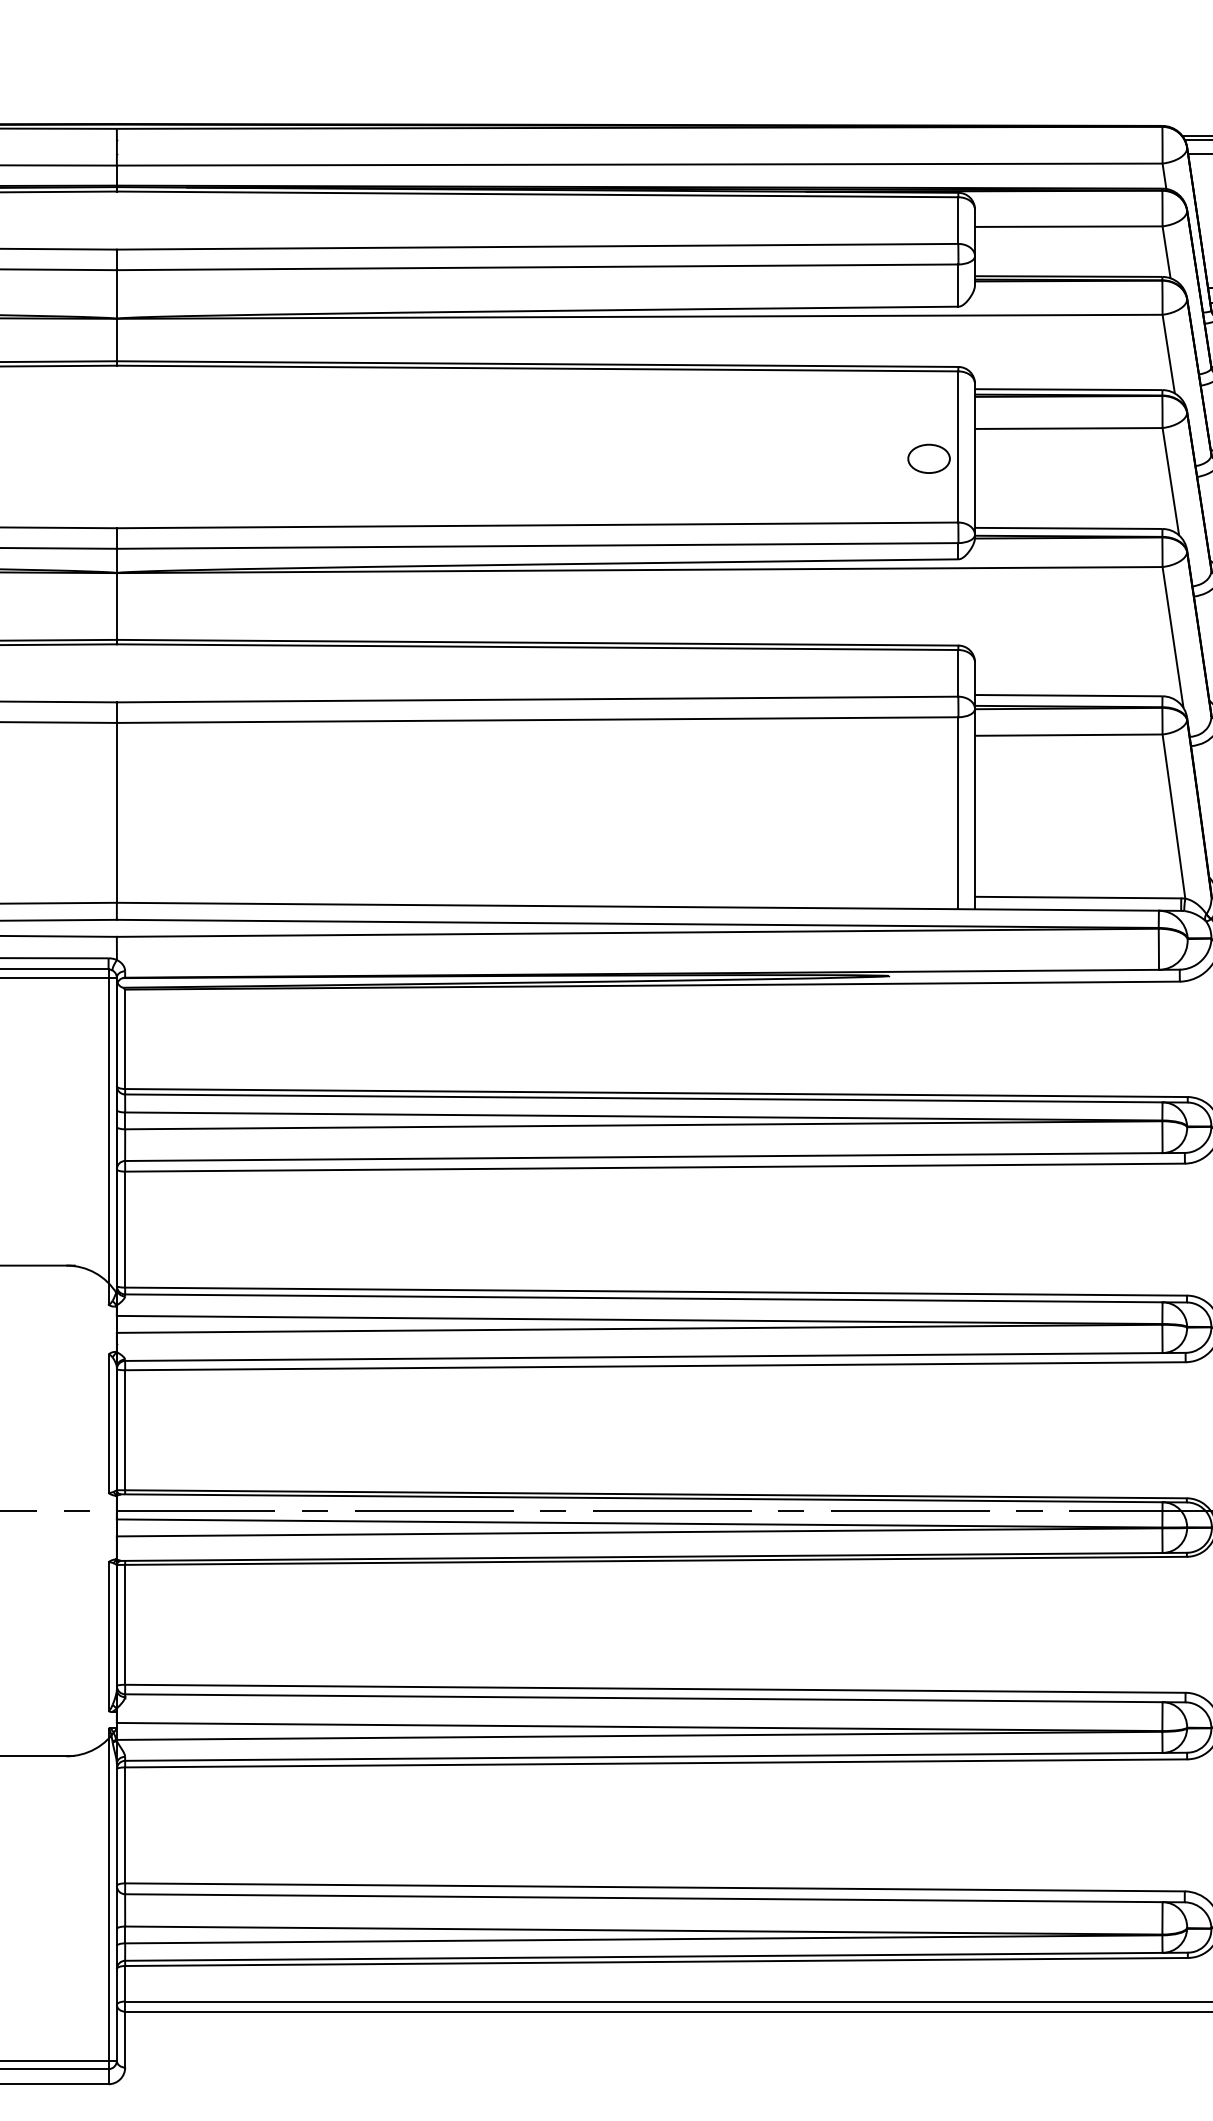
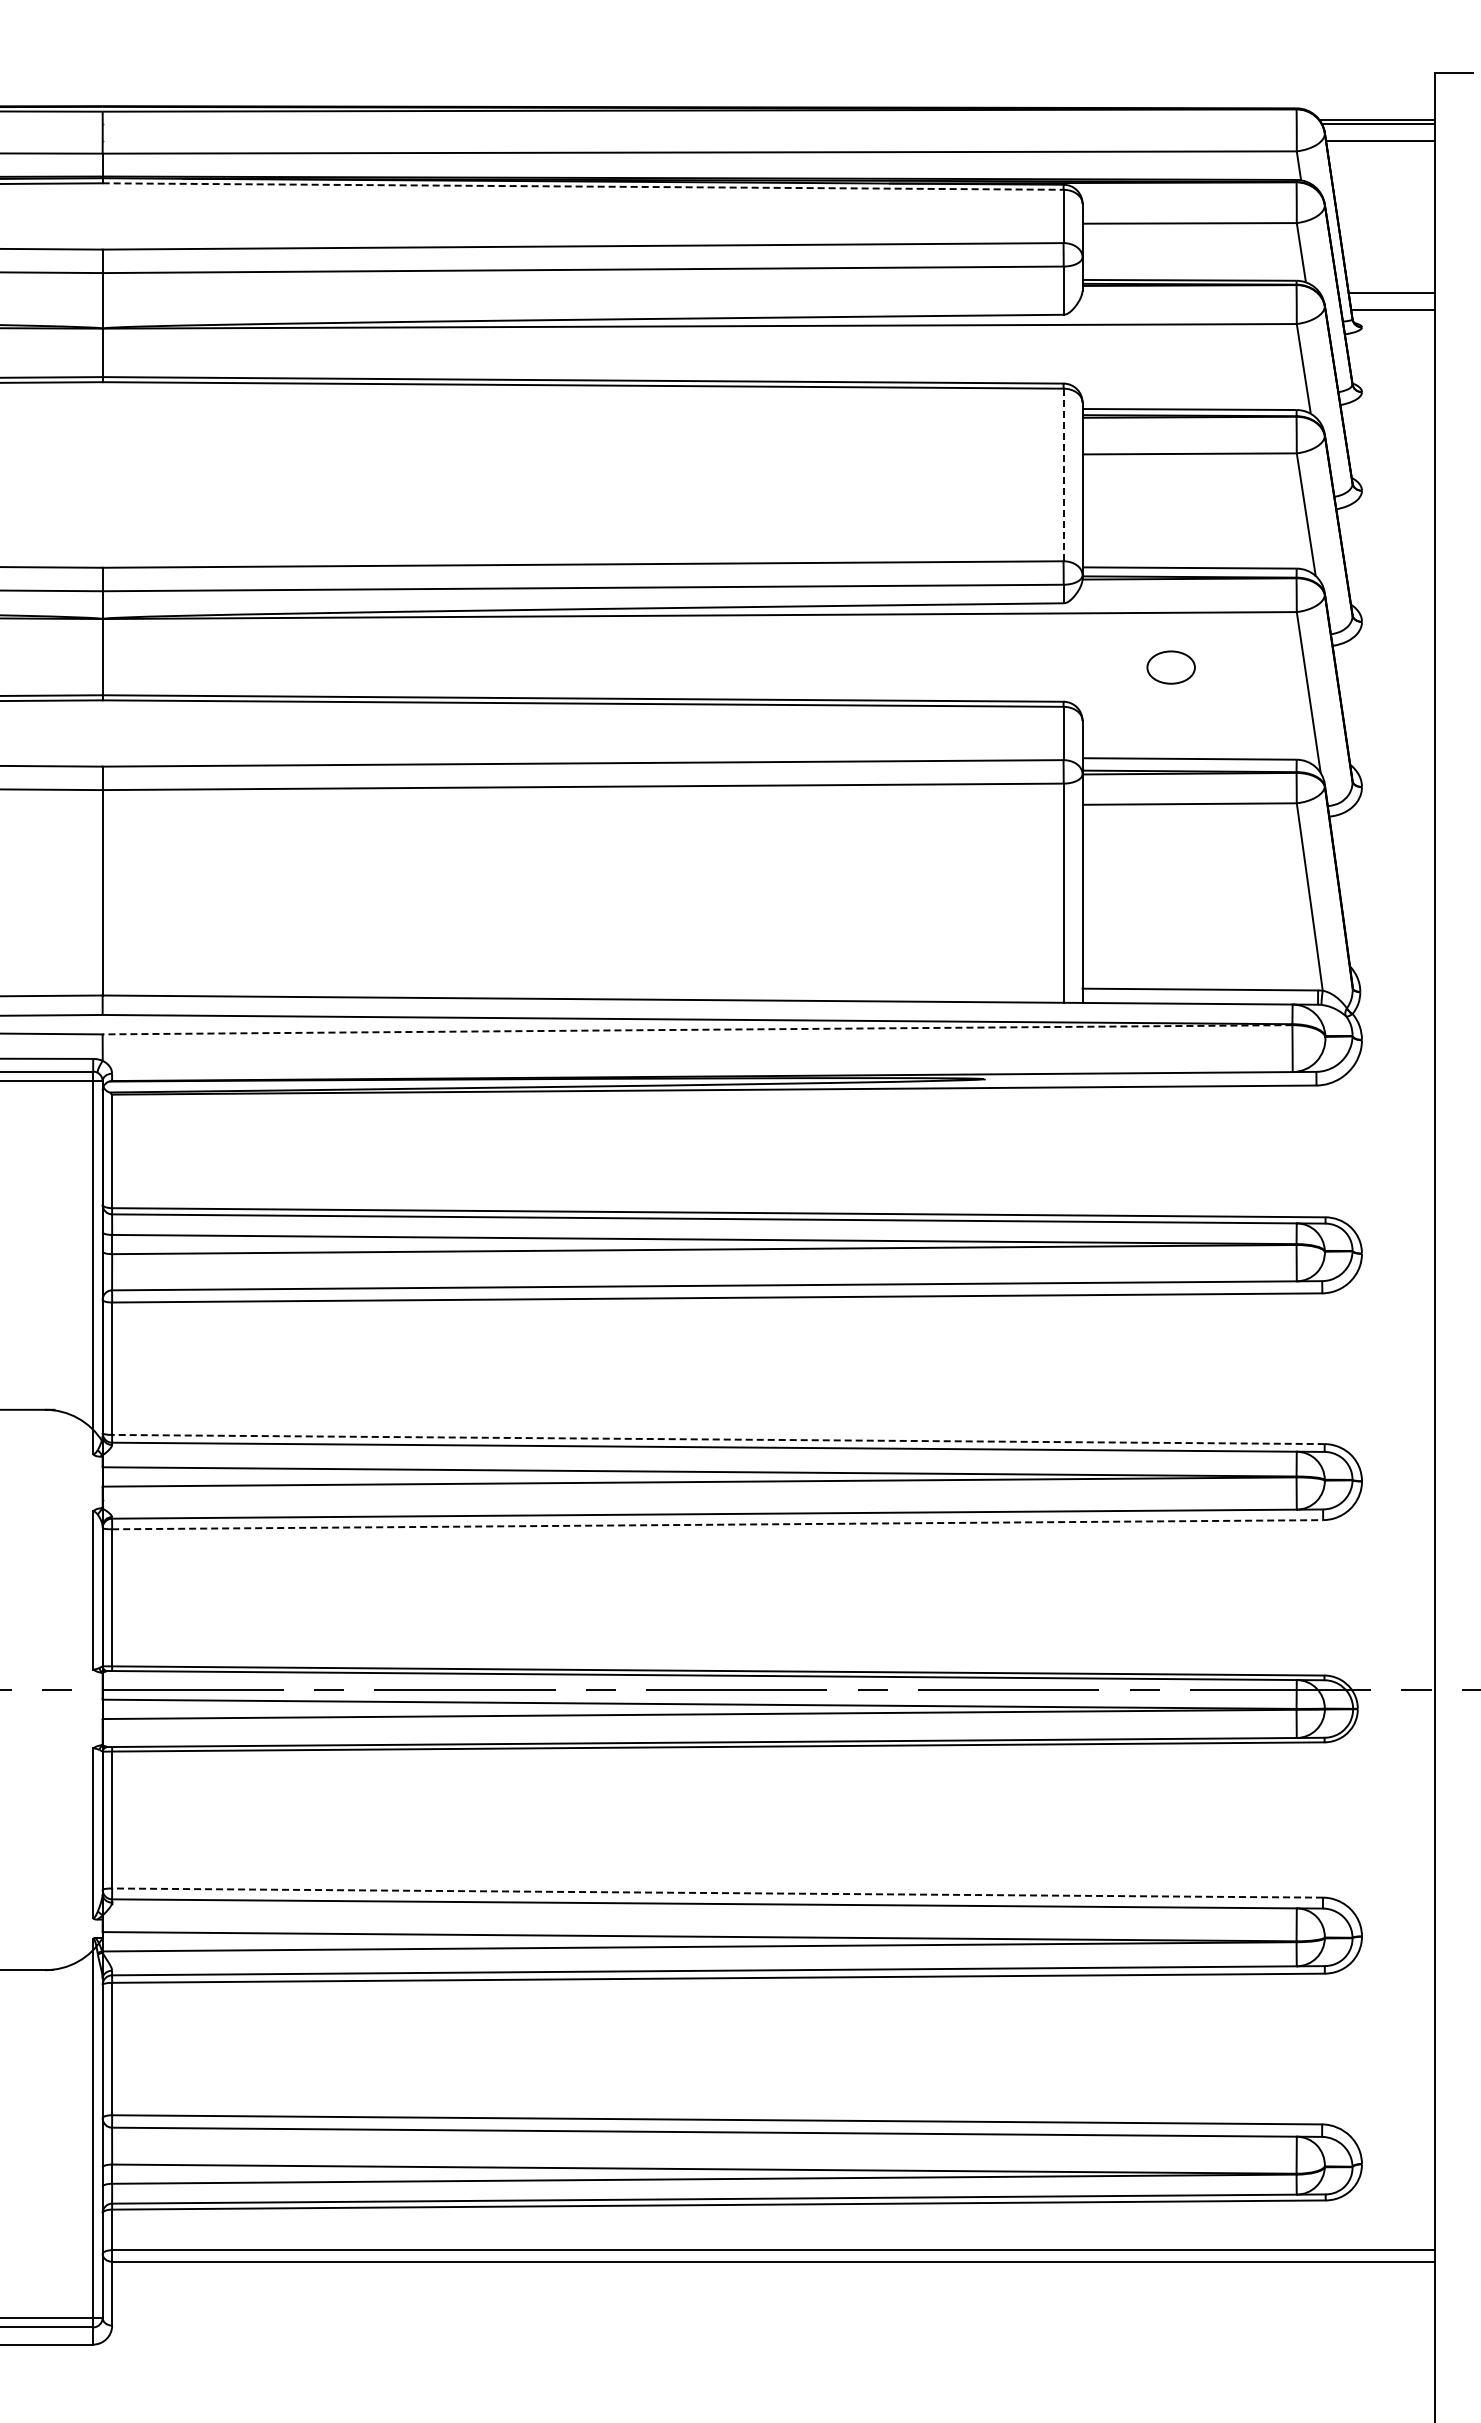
line: (537, 194) -> (583, 186), solid -> dashed
line: (958, 447) -> (1063, 475), solid -> dashed
part: (928, 458) -> (1170, 667), moved
line: (637, 932) -> (697, 1029), solid -> dashed
line: (655, 1291) -> (717, 1439), solid -> dashed
line: (655, 1366) -> (717, 1524), solid -> dashed
line: (655, 1689) -> (717, 1893), solid -> dashed

